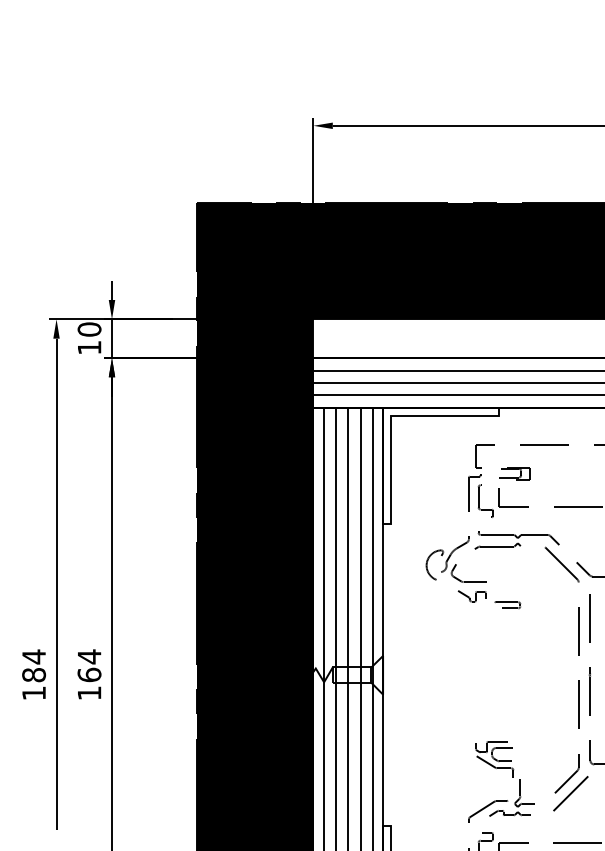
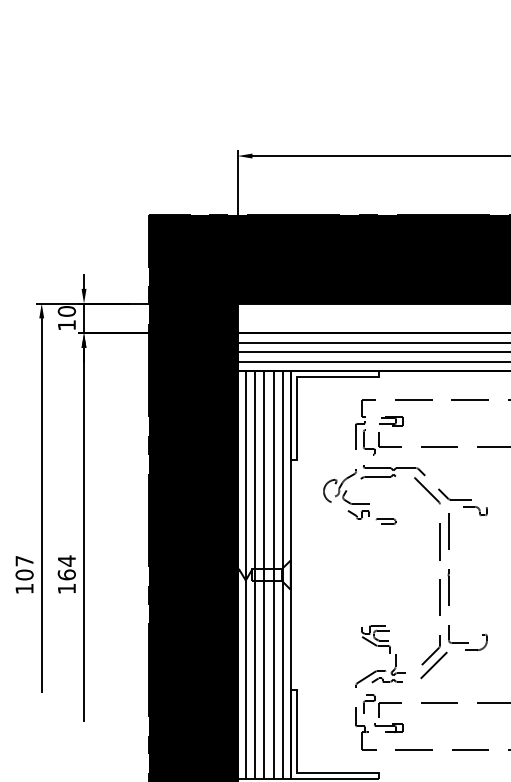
text: (33, 665) -> (24, 567), 184 -> 107

